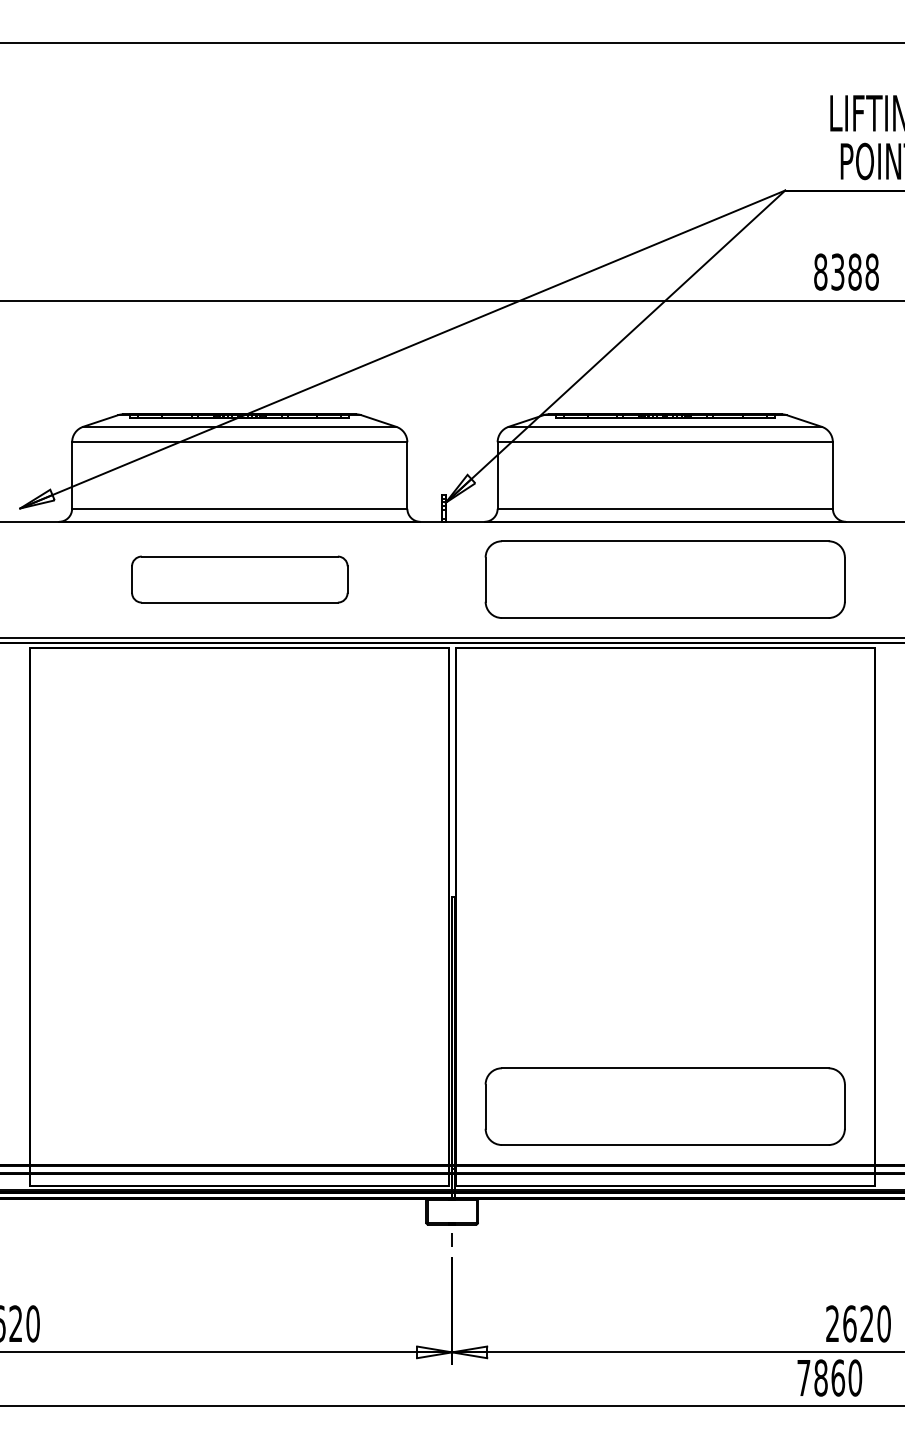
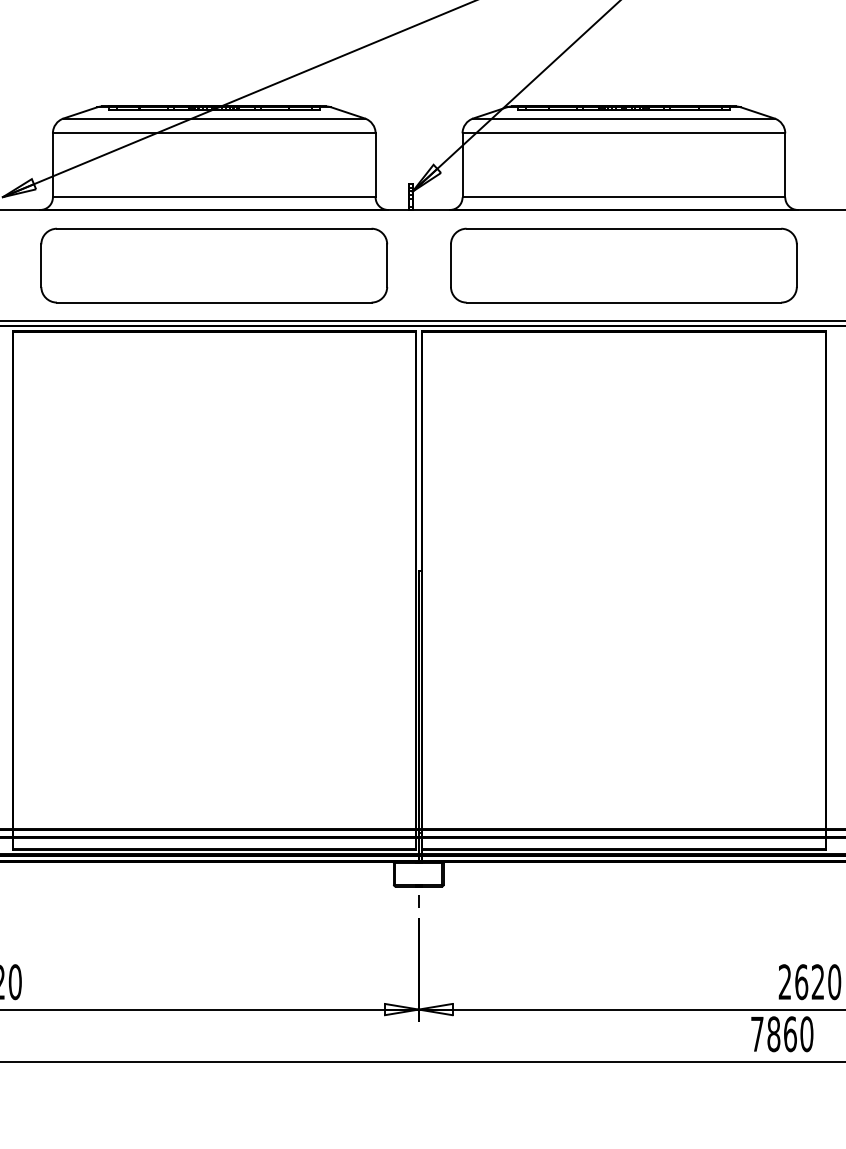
part: (239, 579) -> (214, 265), size x1.67
part: (664, 1106) -> (623, 772), removed

